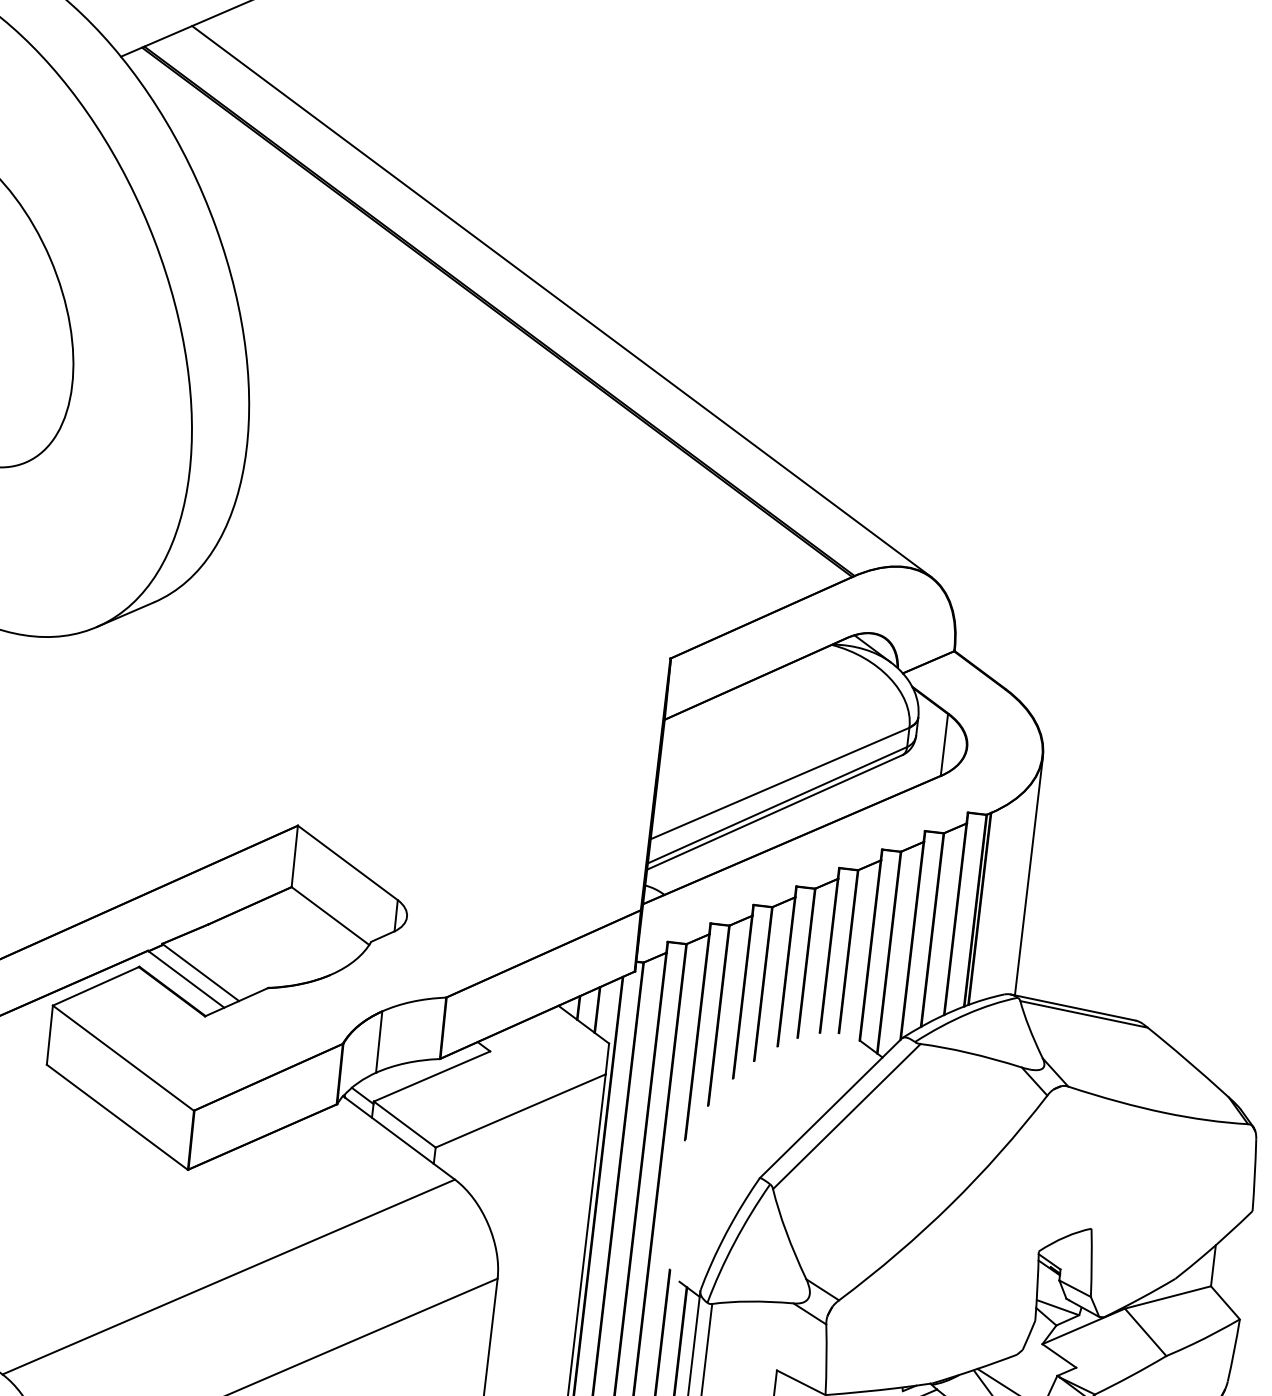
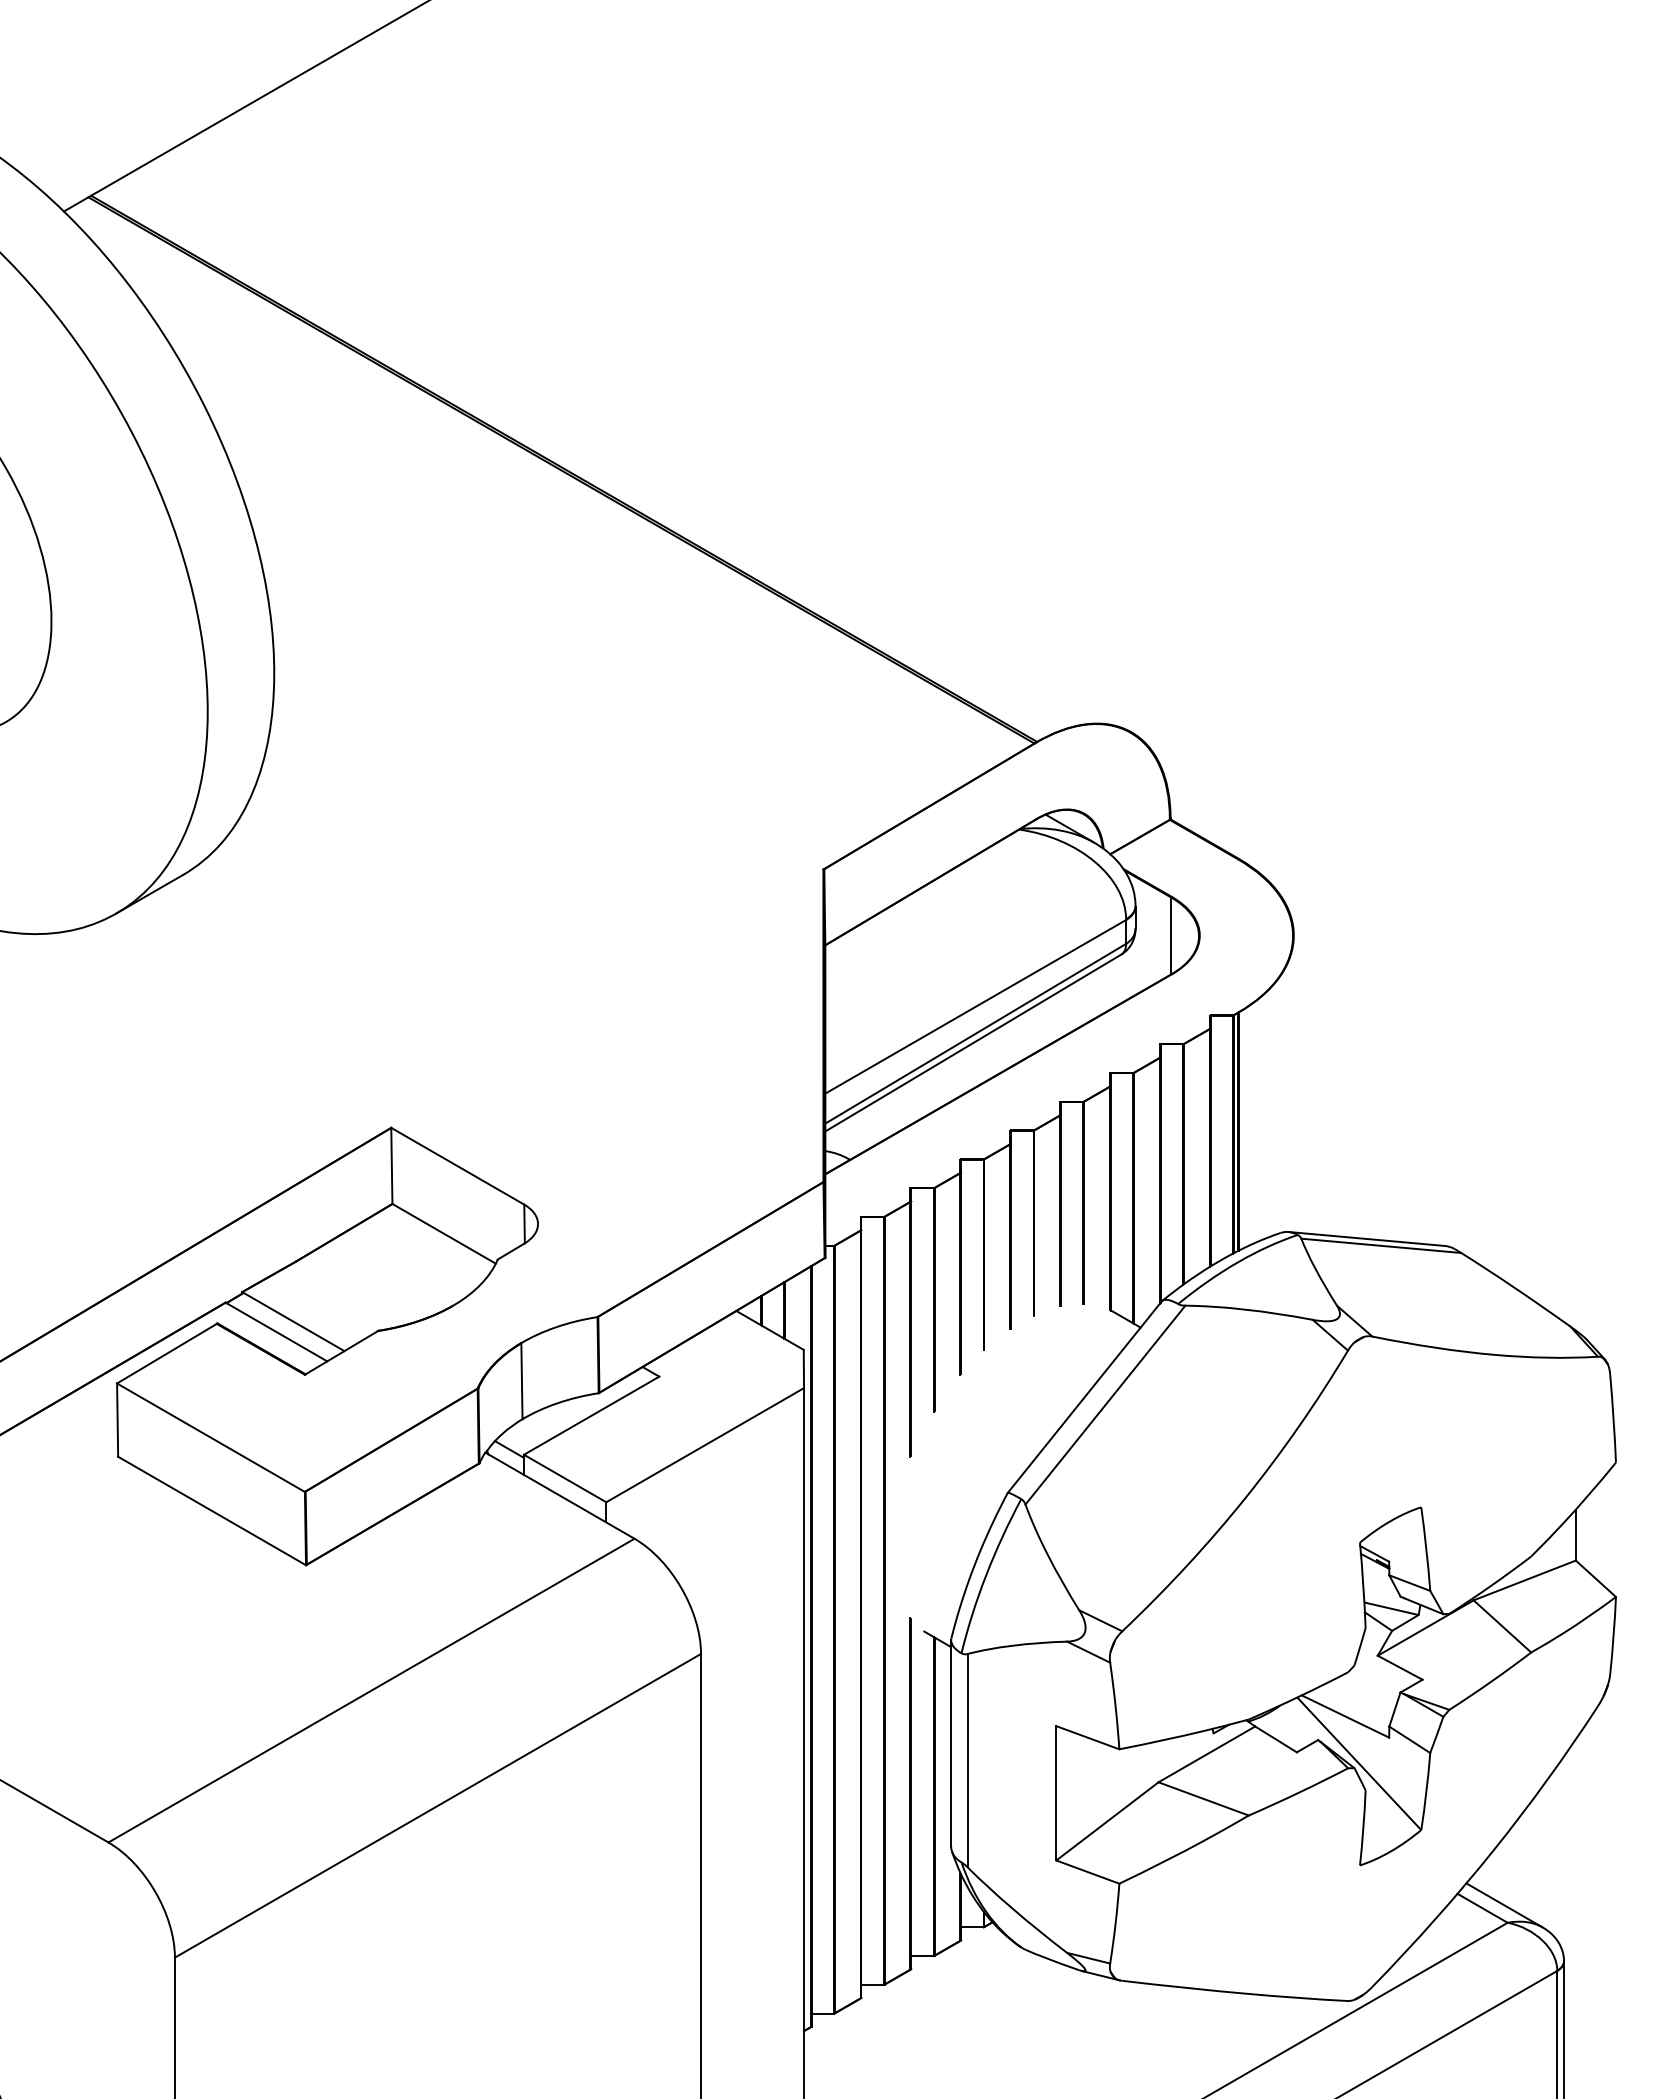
line: (561, 301) -> (638, 447), removed
line: (1028, 875) -> (1293, 1083), removed

